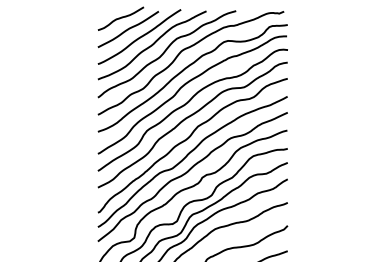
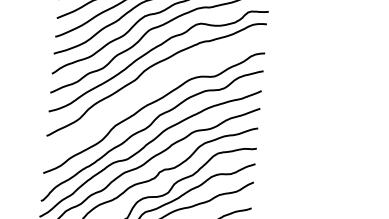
curve: (188, 103) -> (151, 89), removed

